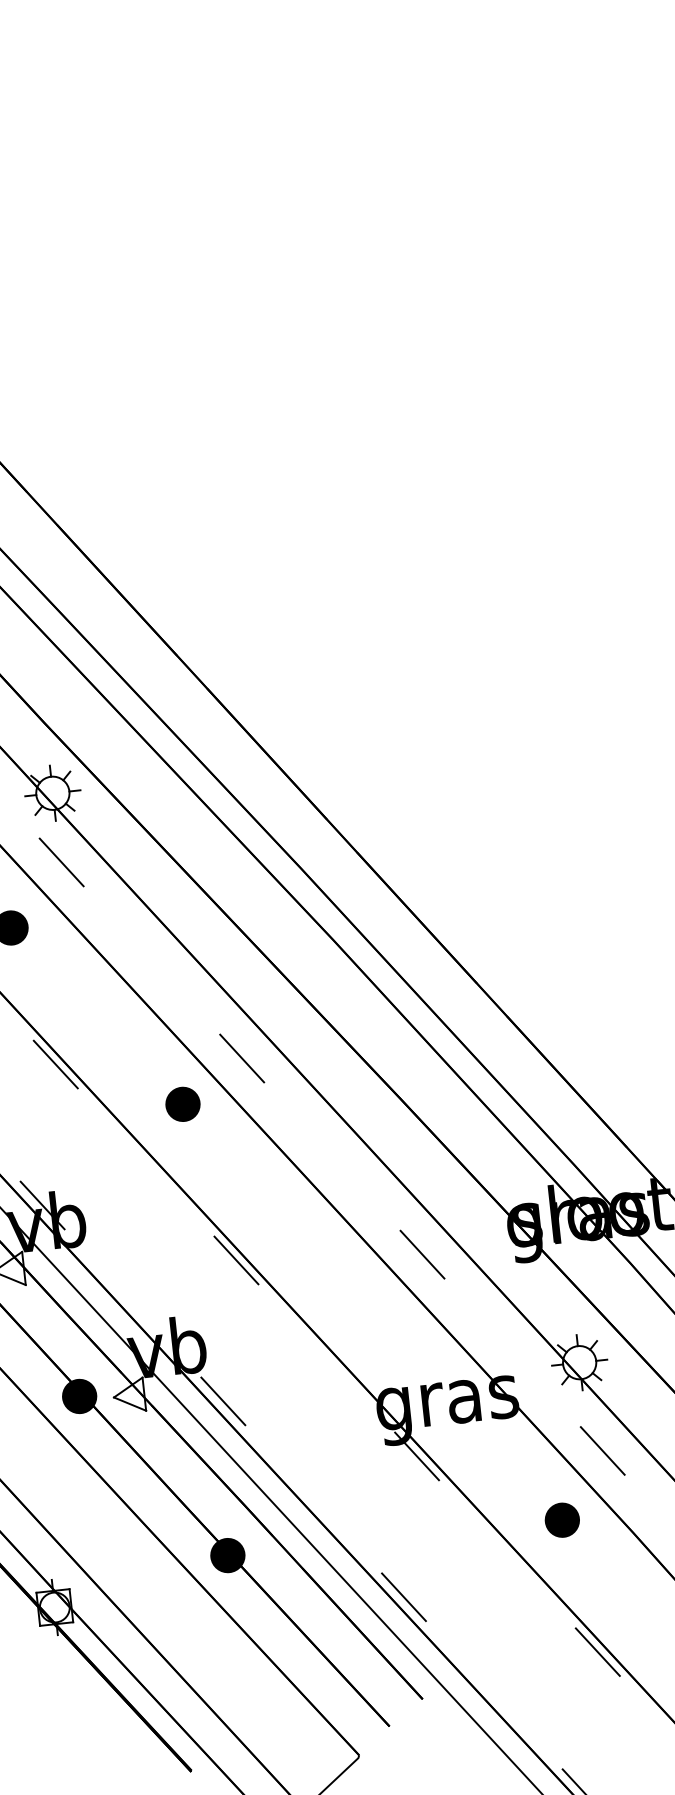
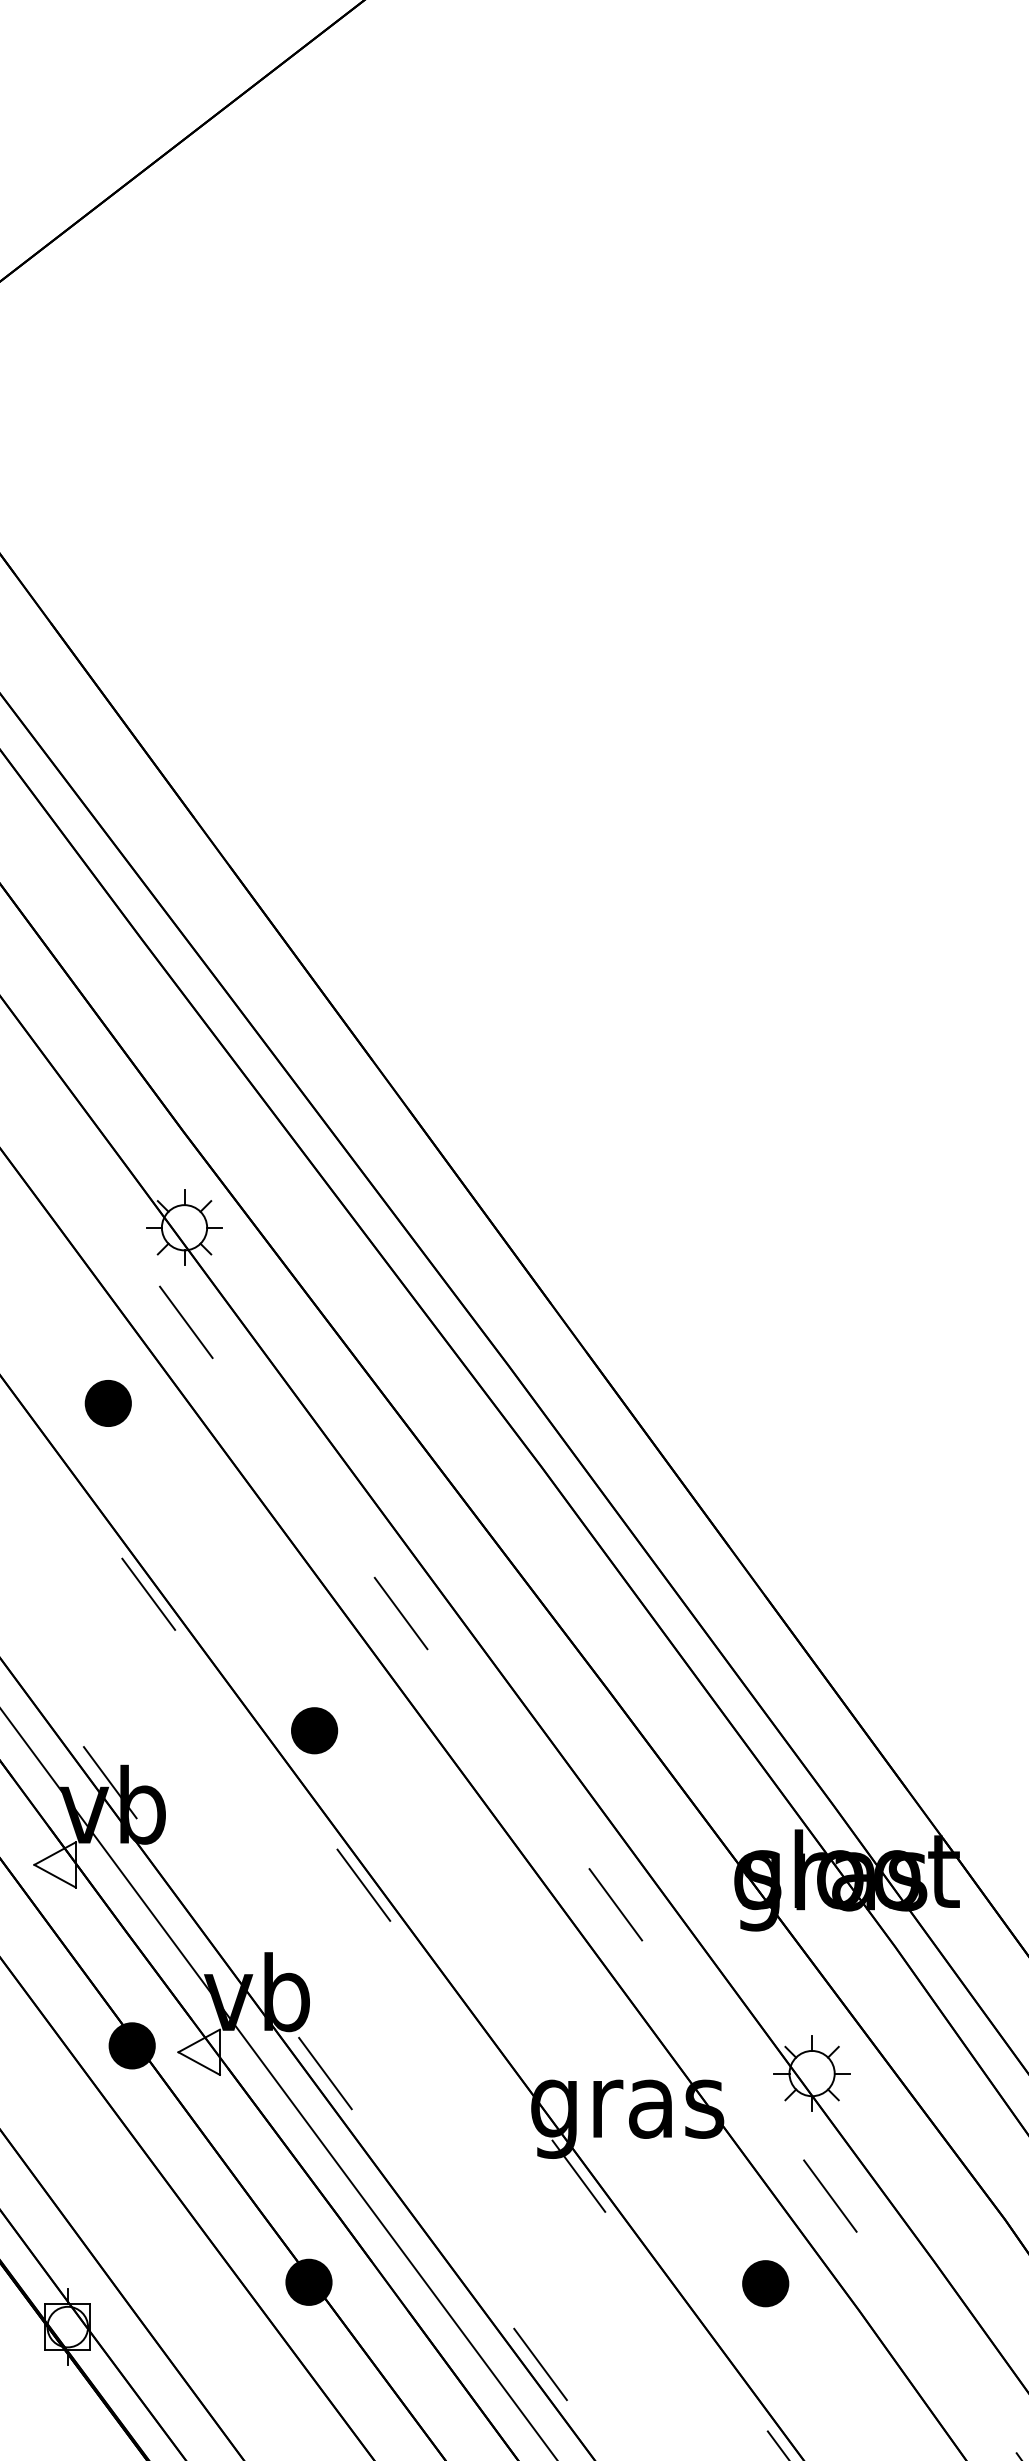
part: (182, 1104) -> (314, 1730), moved

